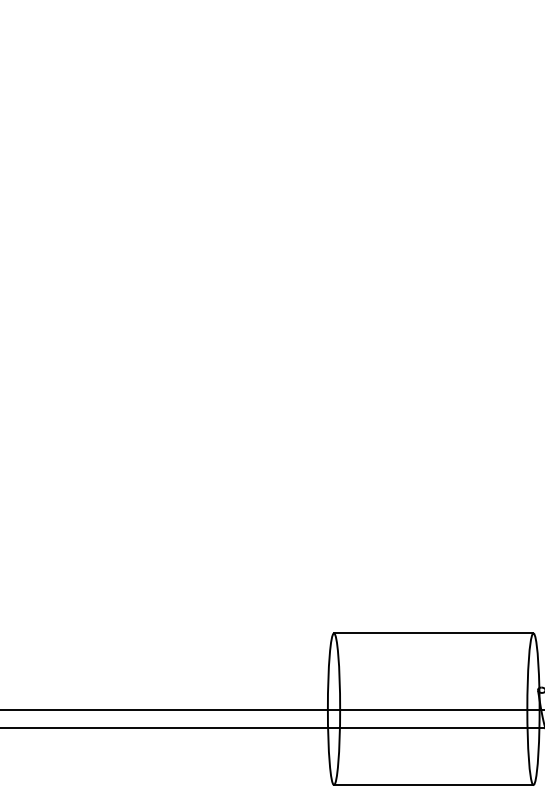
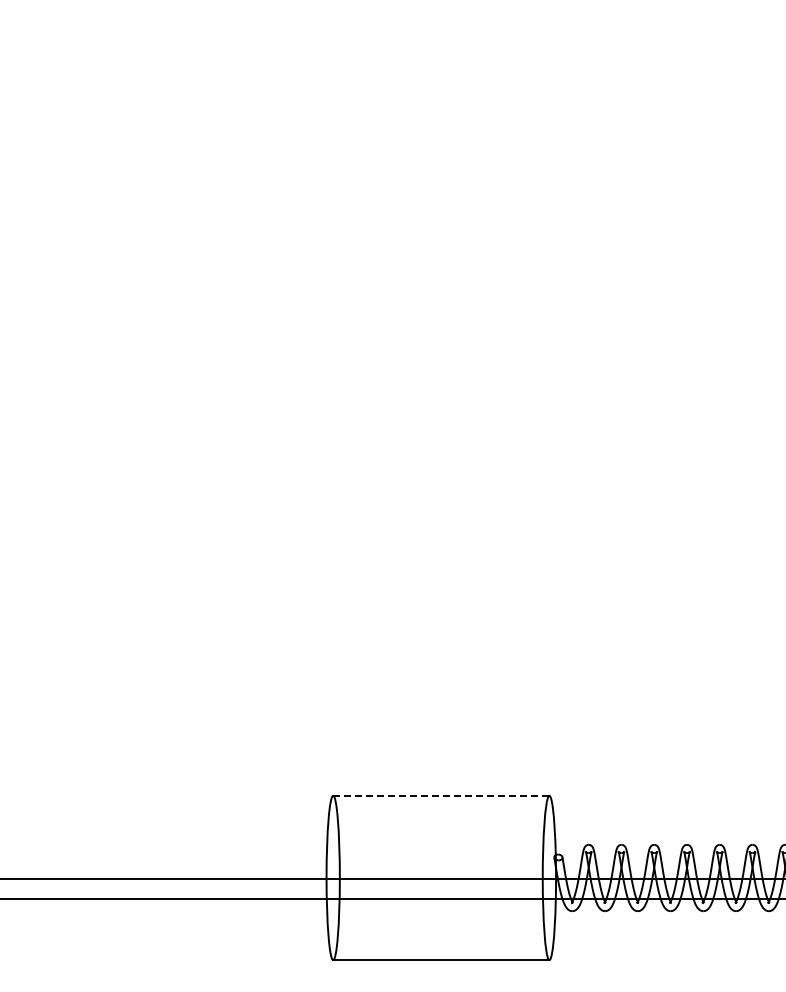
line: (433, 633) -> (441, 795), solid -> dashed

